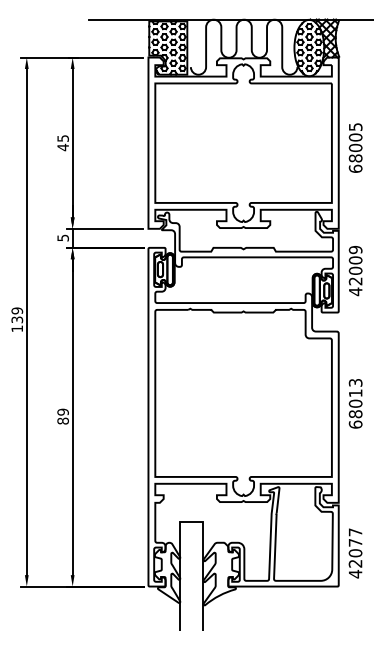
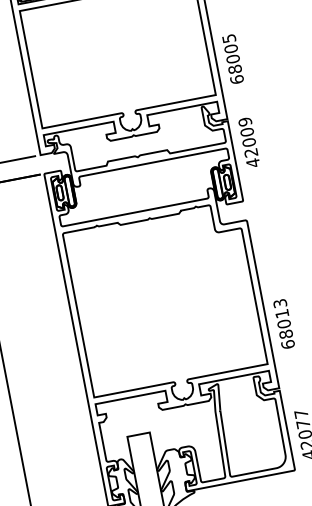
text: (355, 147) -> (232, 58), moved
text: (355, 271) -> (249, 143), moved
text: (355, 403) -> (283, 323), moved

